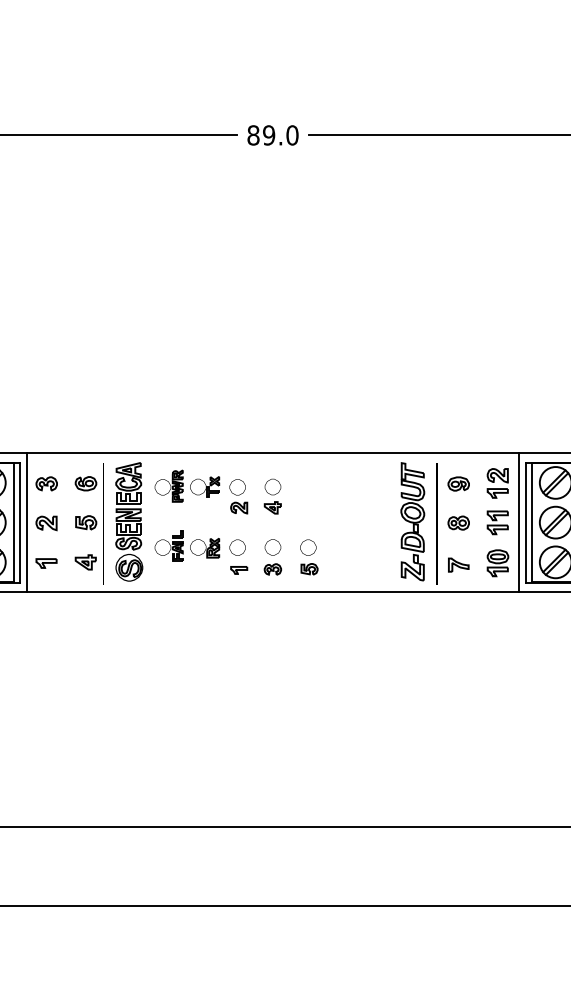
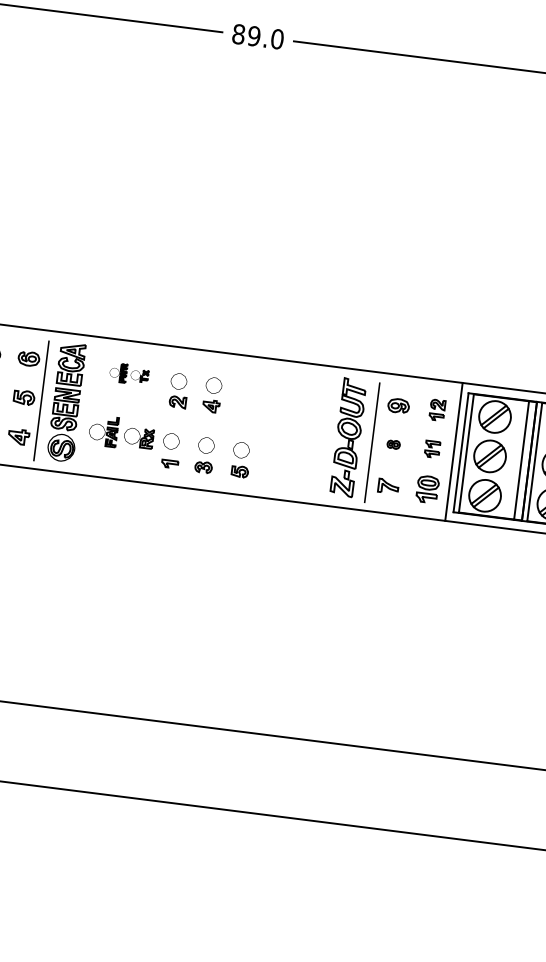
part: (497, 483) -> (437, 410), size x0.7
part: (187, 485) -> (129, 373), size x0.6
part: (458, 522) -> (393, 444), size x0.6
part: (497, 522) -> (432, 448), size x0.7

